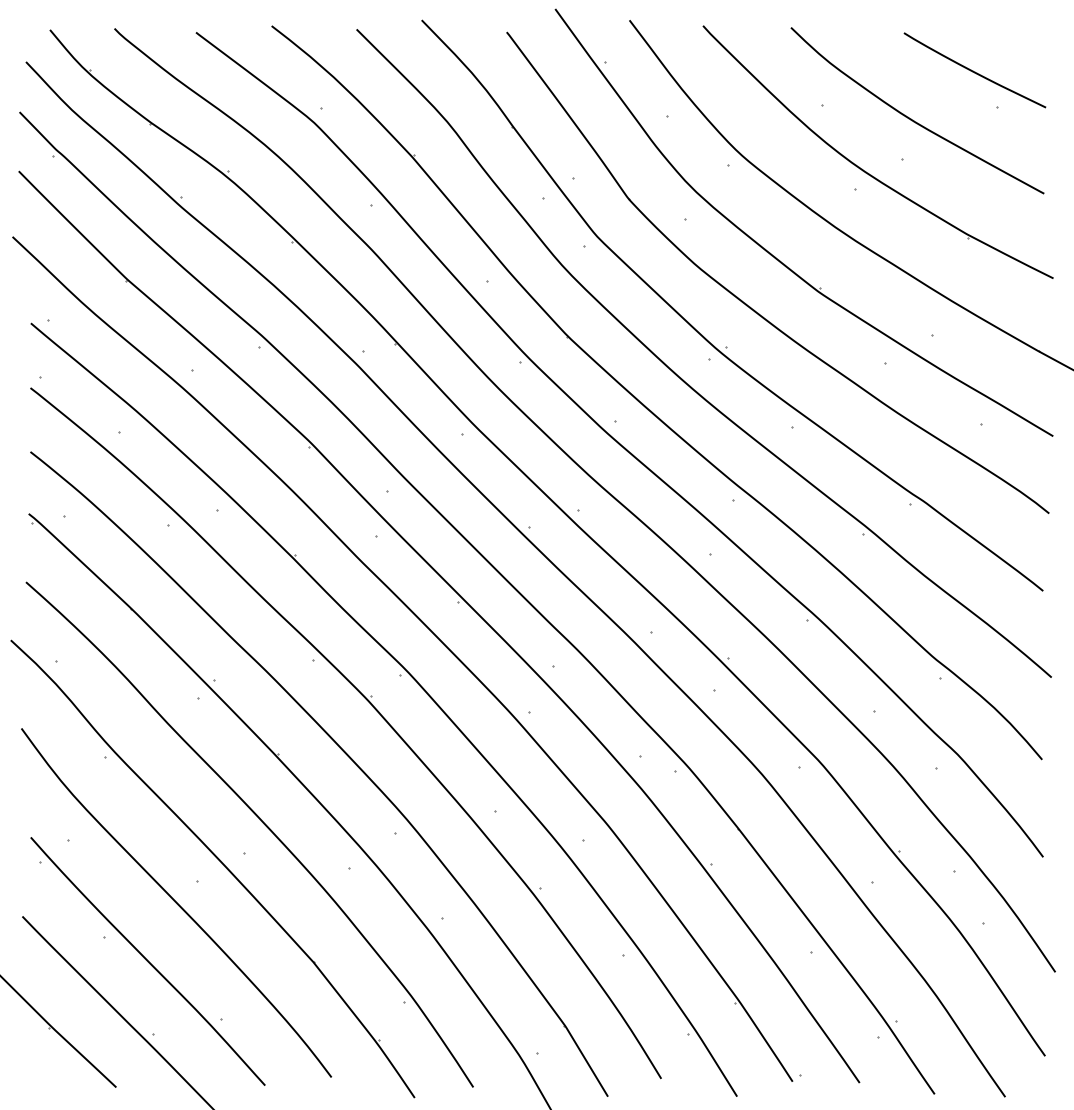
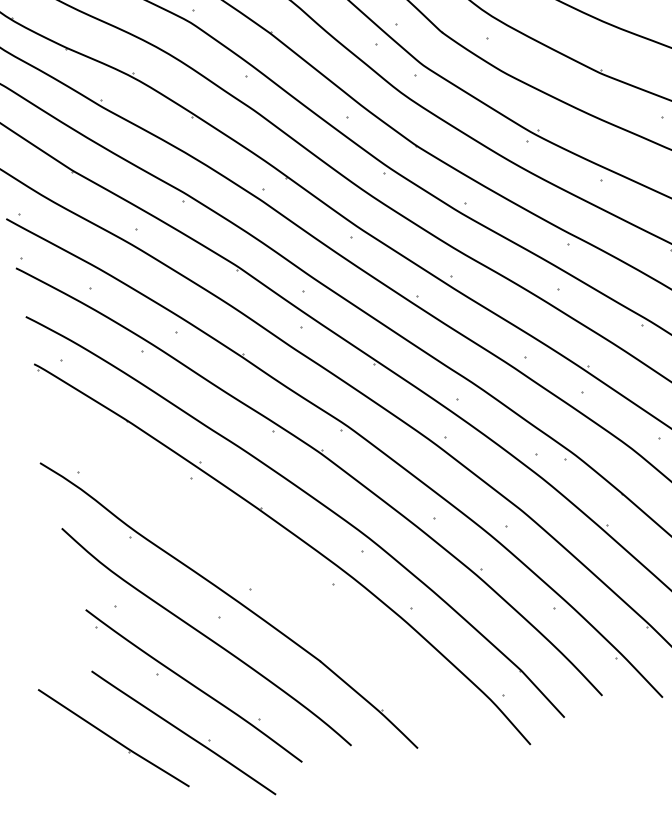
part: (262, 823) -> (259, 563), removed

